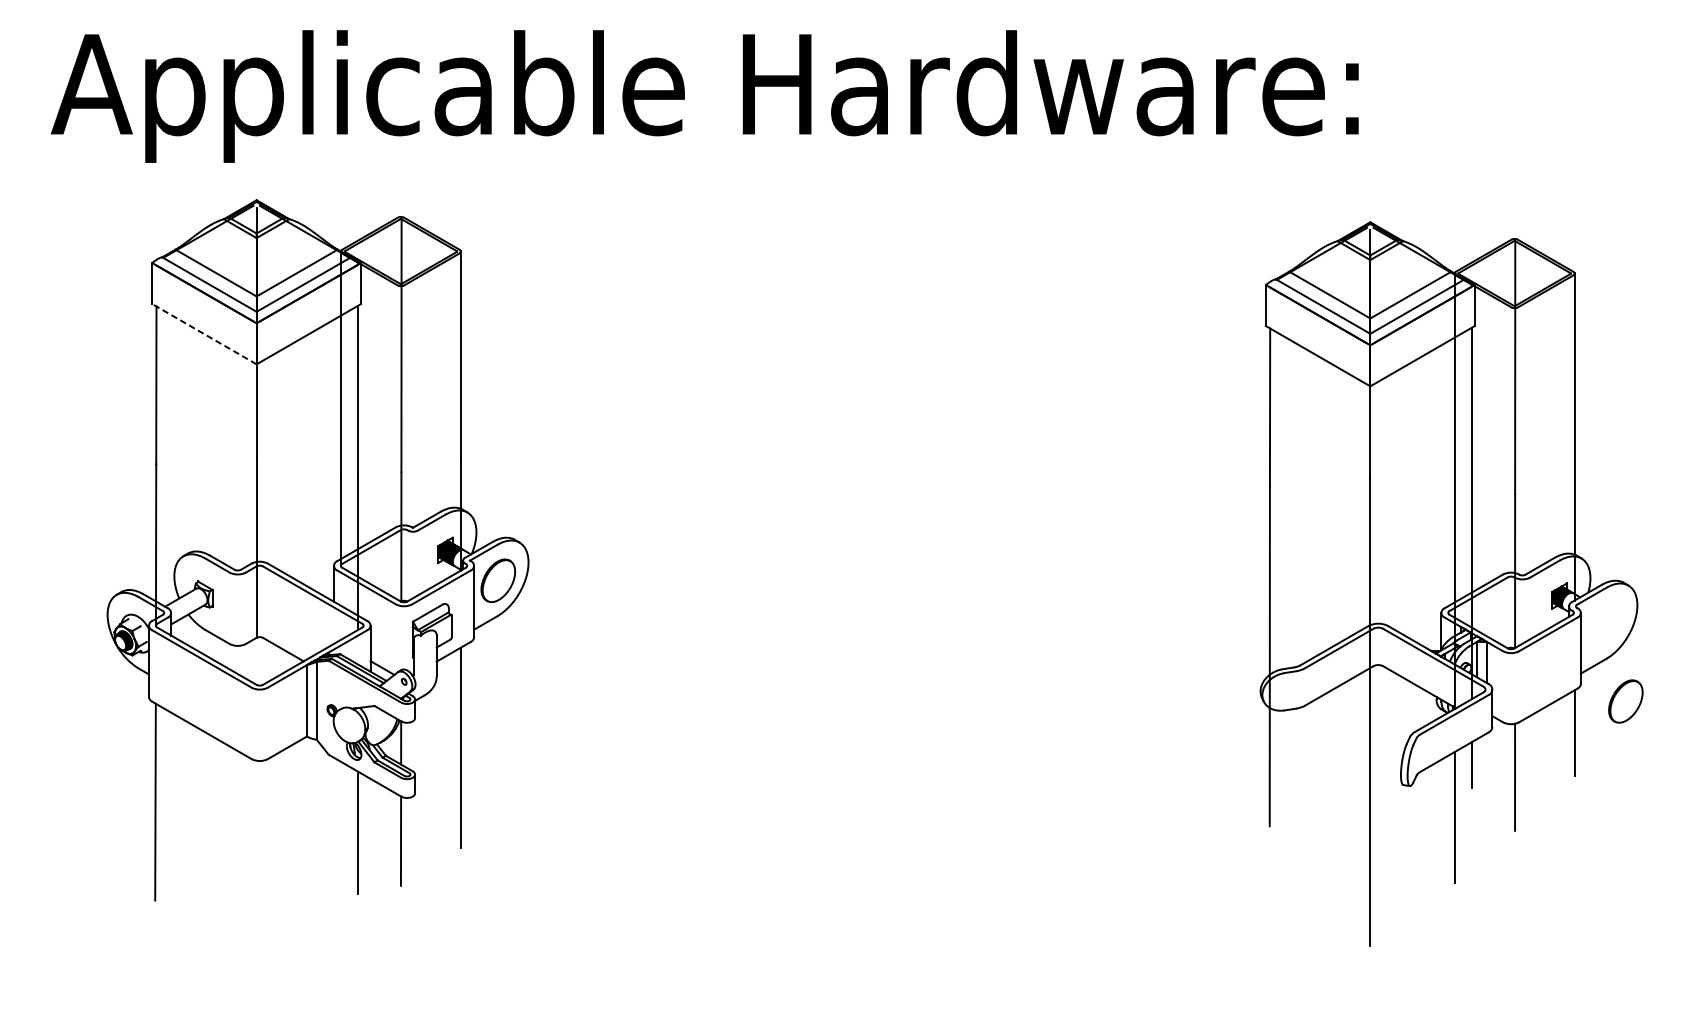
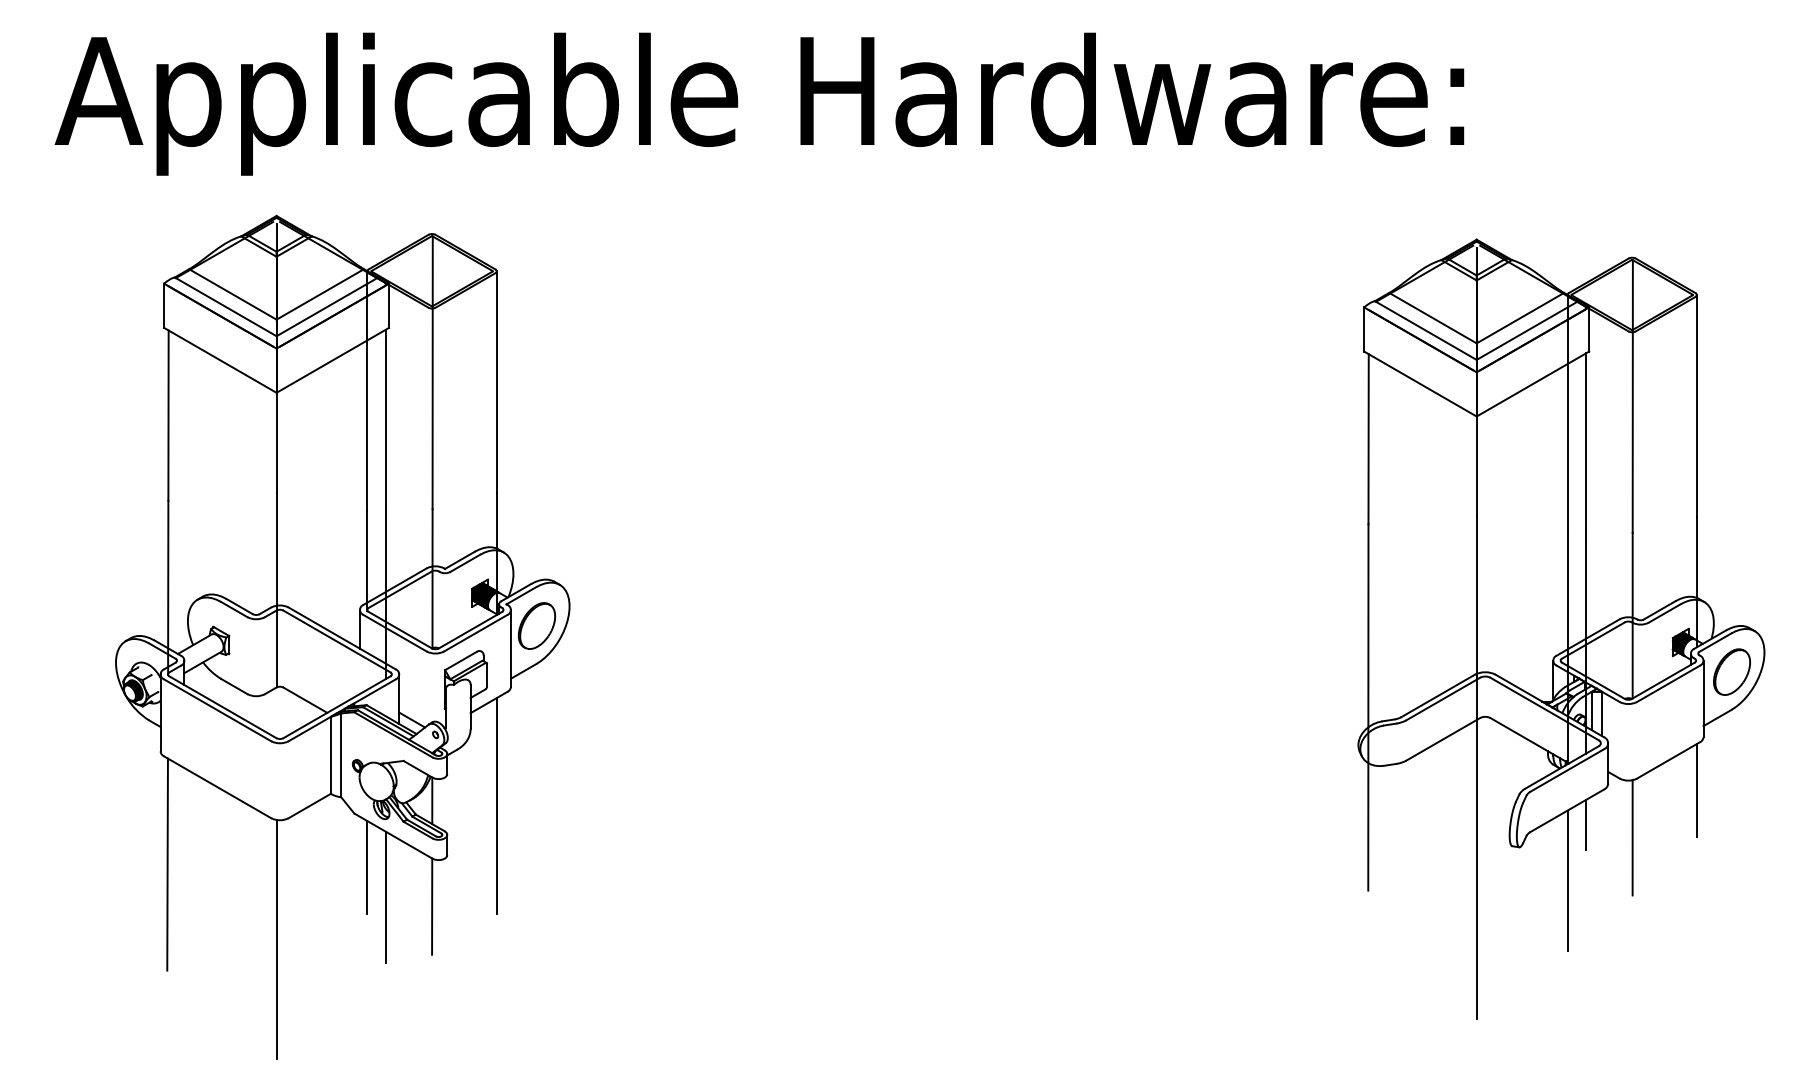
line: (204, 334) -> (220, 360), dashed -> solid
part: (1625, 700) -> (1731, 671), moved
line: (341, 804) -> (367, 867), added
line: (256, 871) -> (276, 939), added

